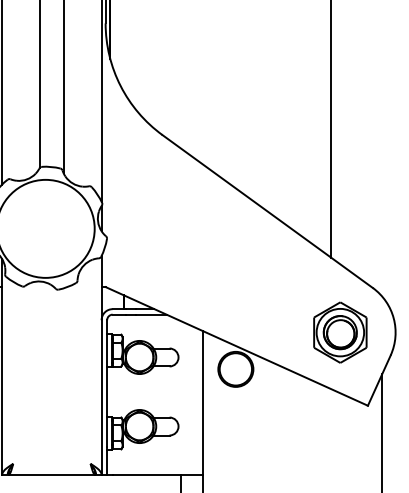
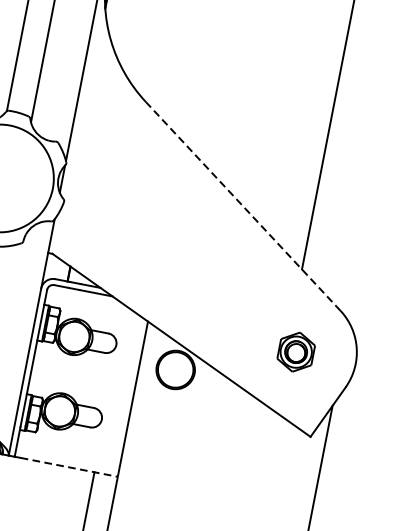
line: (267, 211) -> (242, 206), solid -> dashed
part: (340, 332) -> (296, 352), size x0.6
line: (158, 474) -> (70, 467), solid -> dashed

